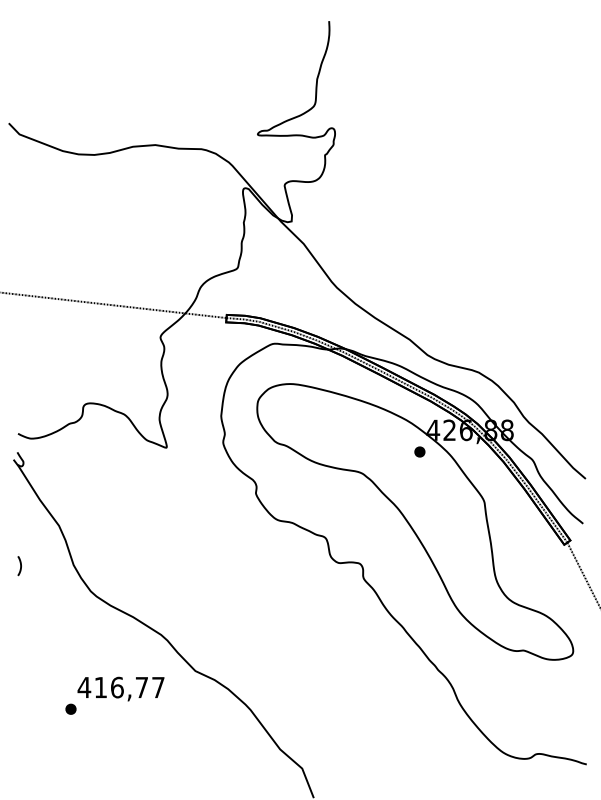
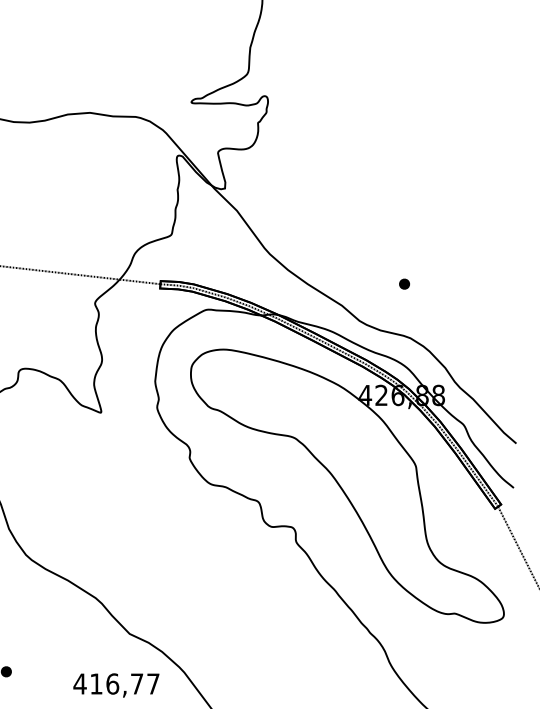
part: (419, 451) -> (404, 283), moved
text: (120, 688) -> (115, 684), moved

